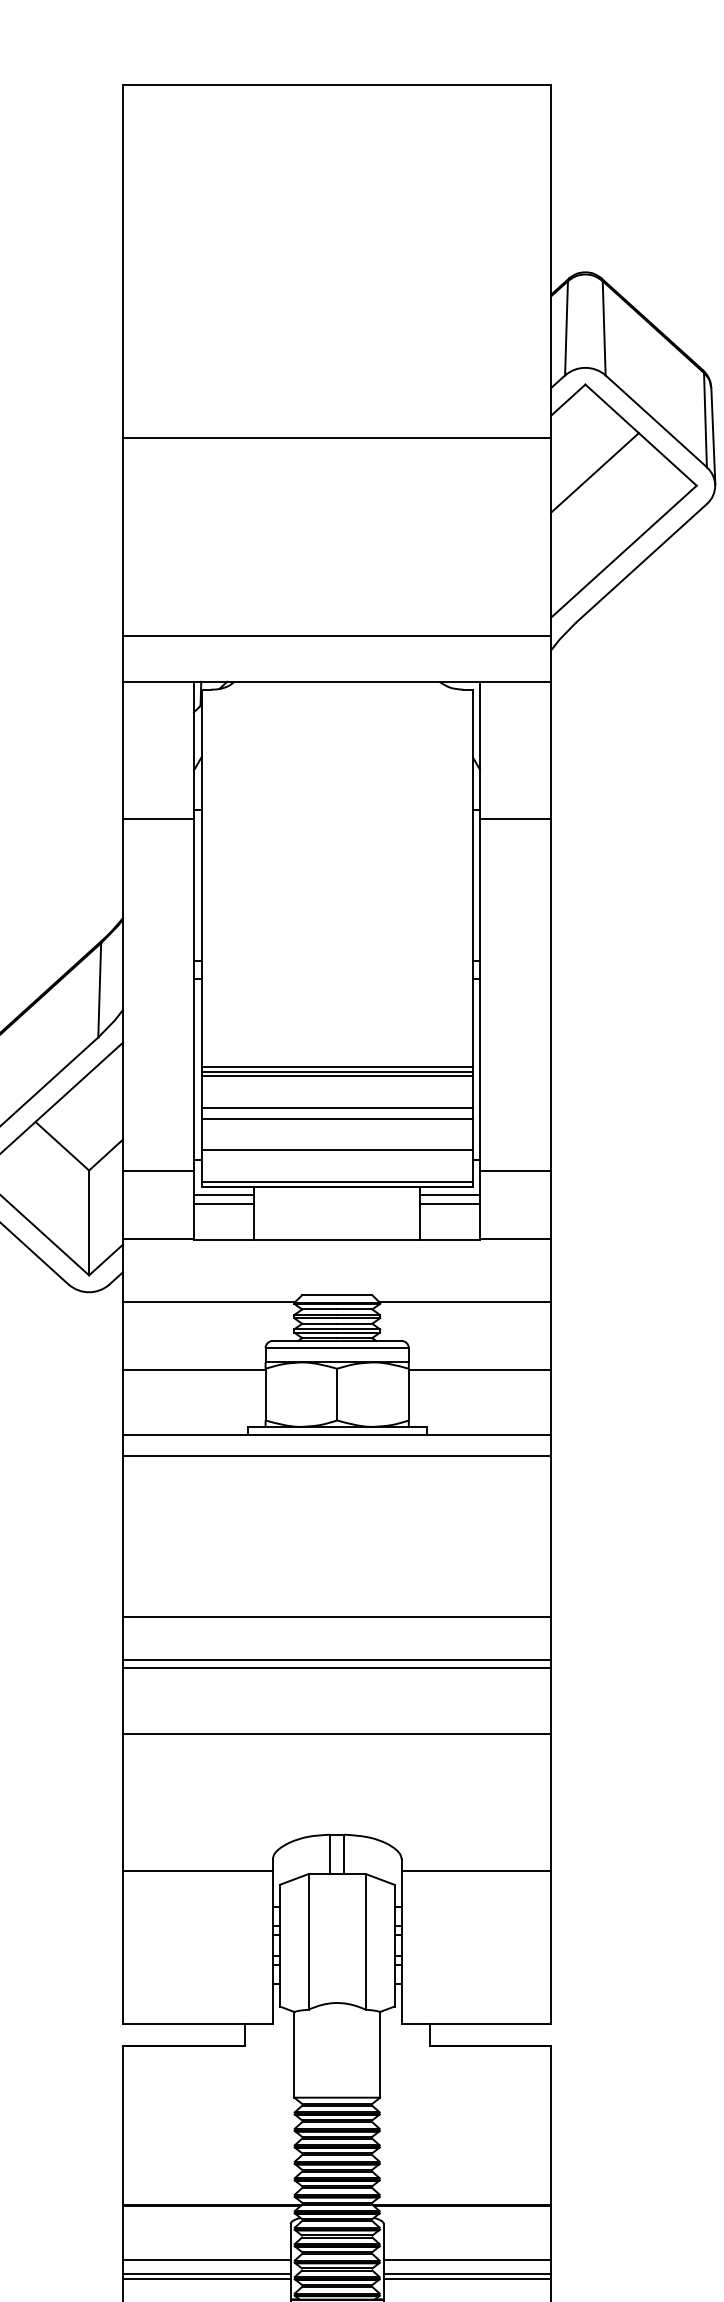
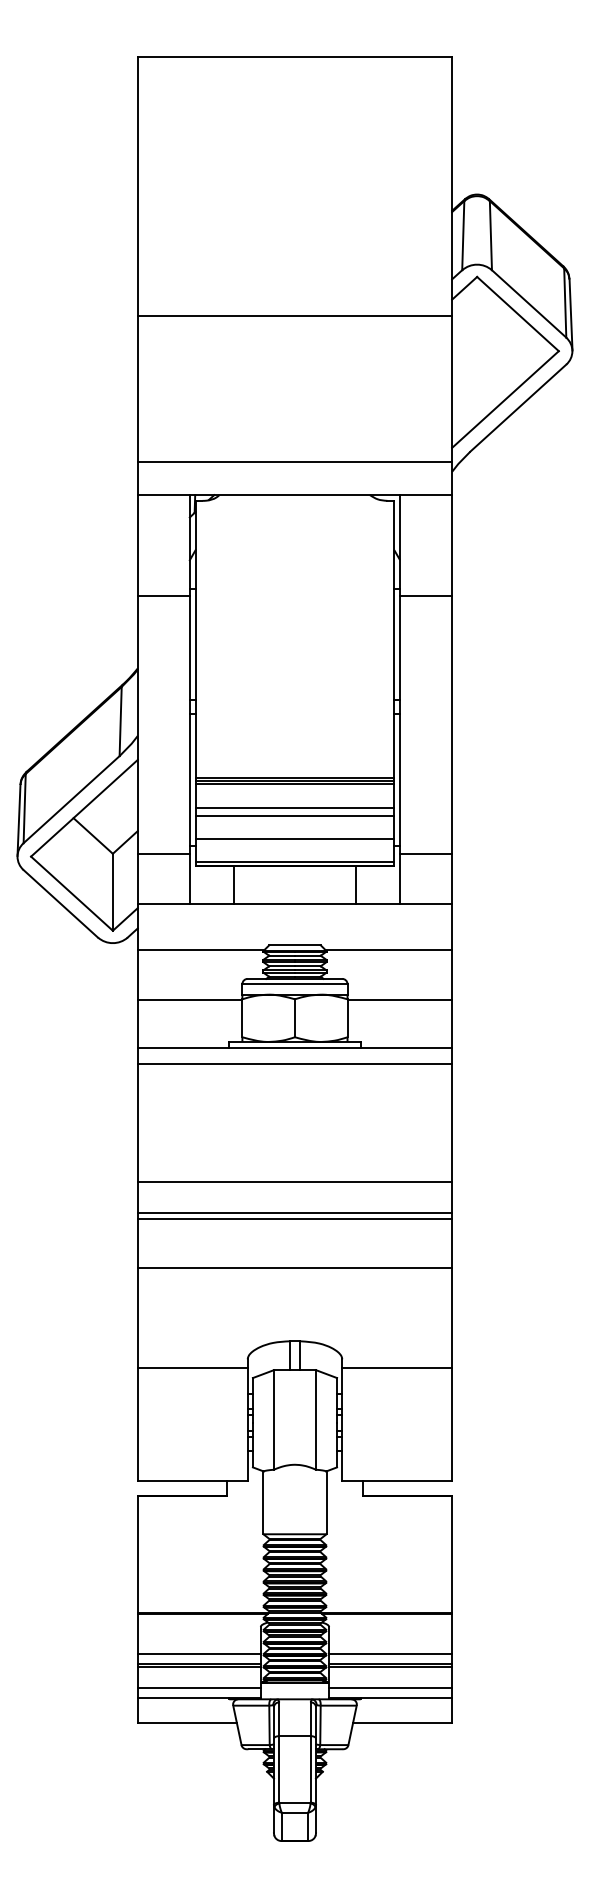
line: (595, 472) -> (484, 341), removed
line: (223, 1194) -> (211, 871), removed
line: (449, 1194) -> (377, 871), removed
line: (223, 1204) -> (211, 878), removed
line: (449, 1204) -> (377, 878), removed

